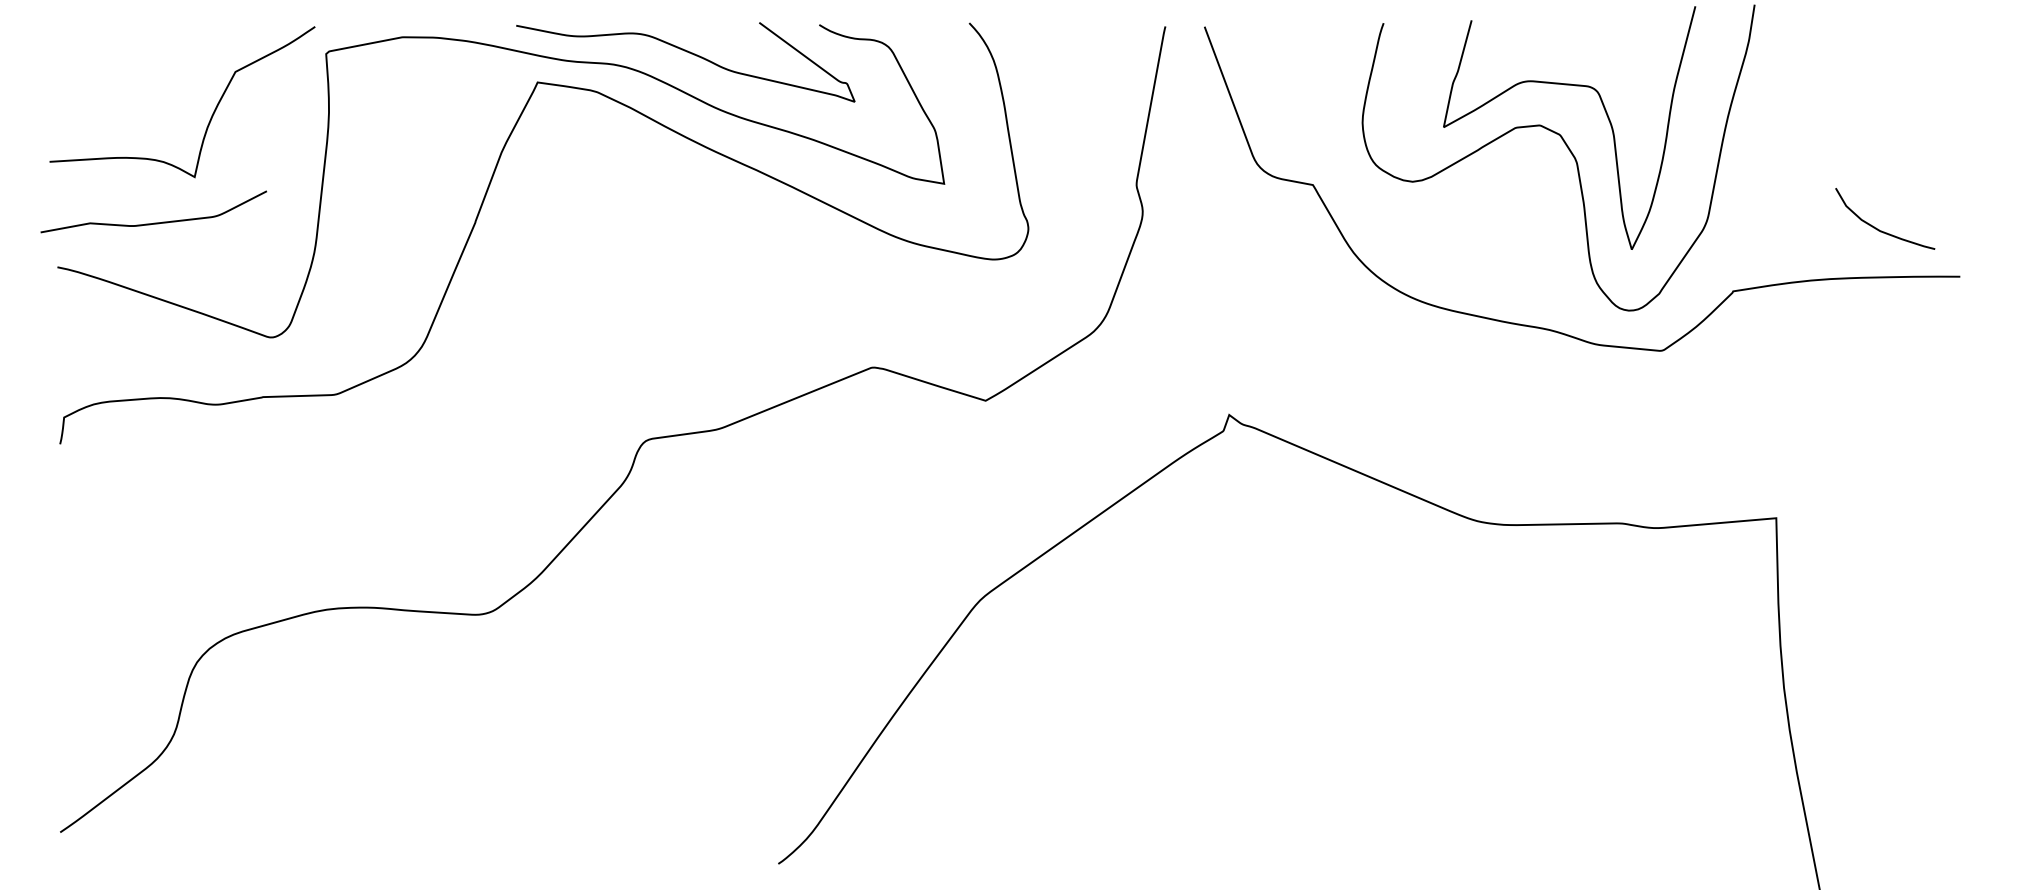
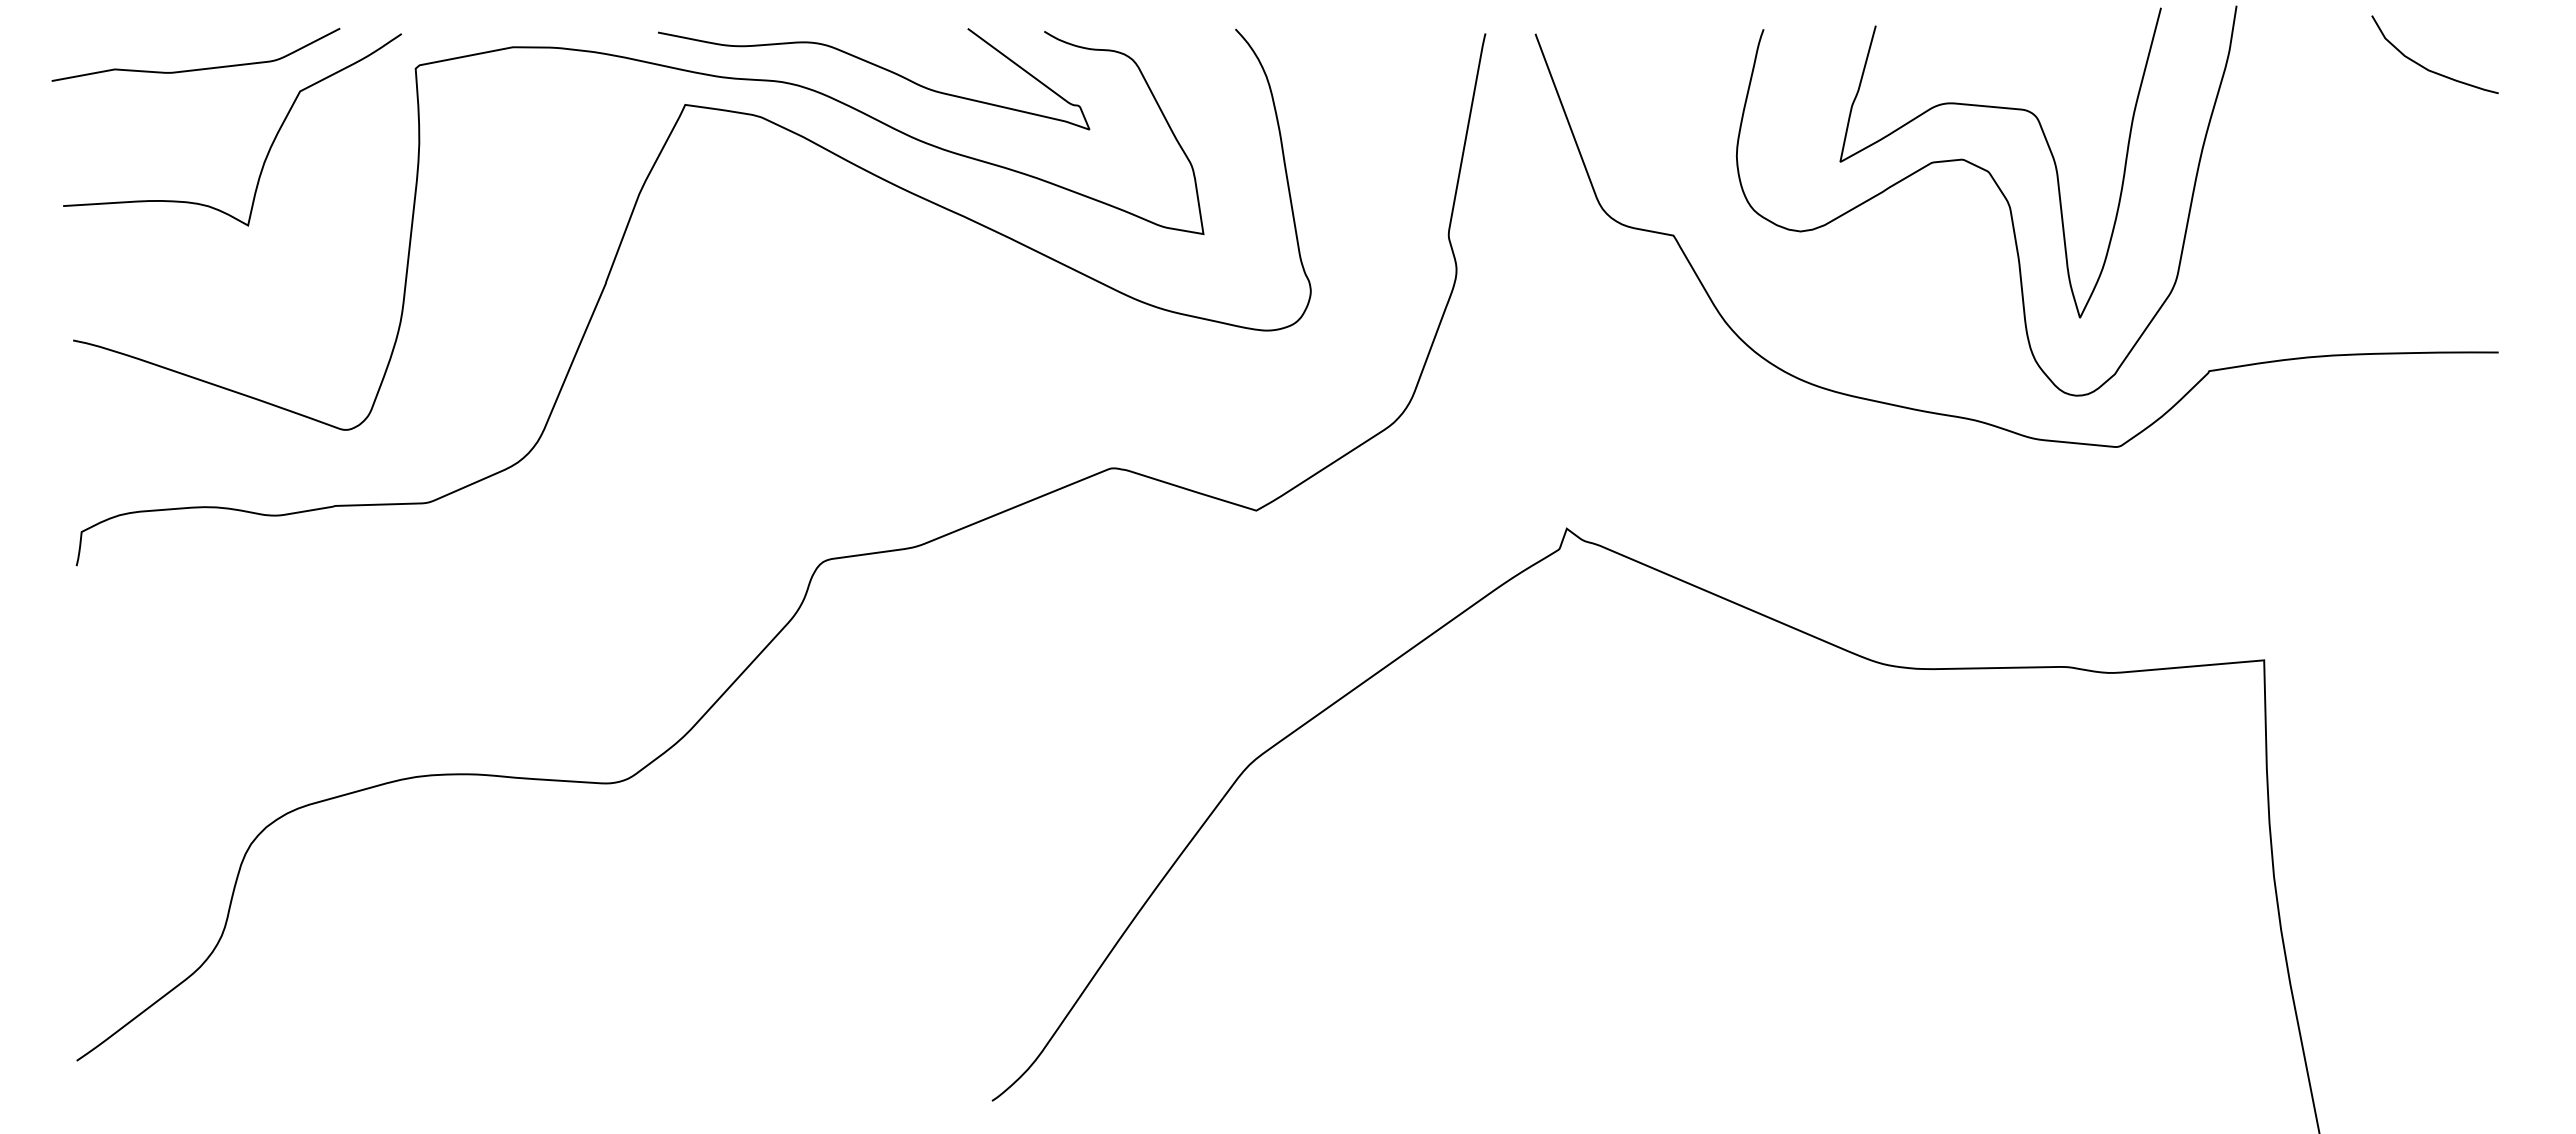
curve: (155, 222) -> (198, 68), moved
curve: (1876, 228) -> (2424, 66), moved

